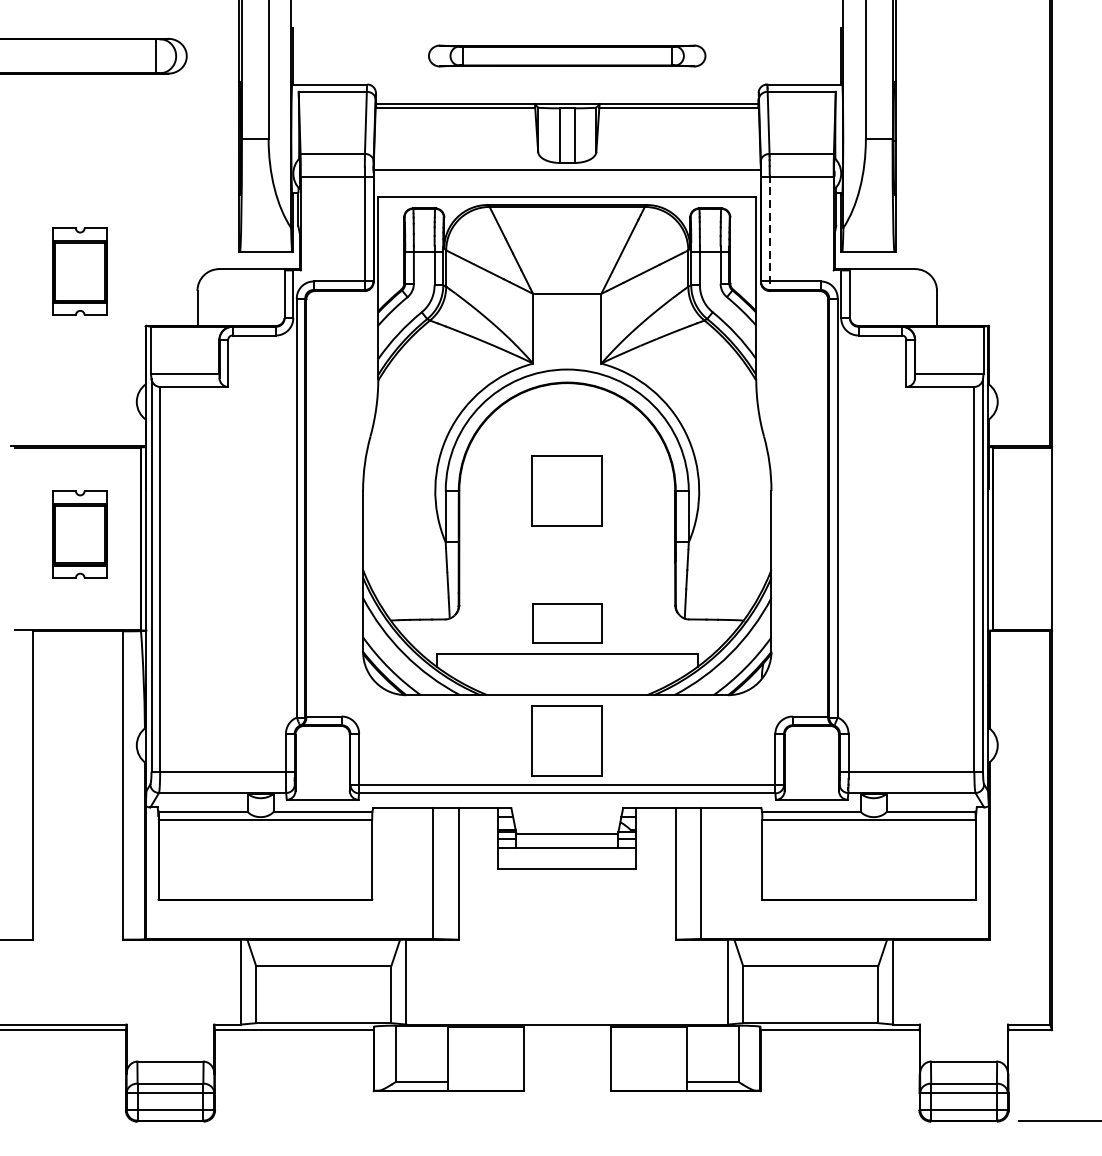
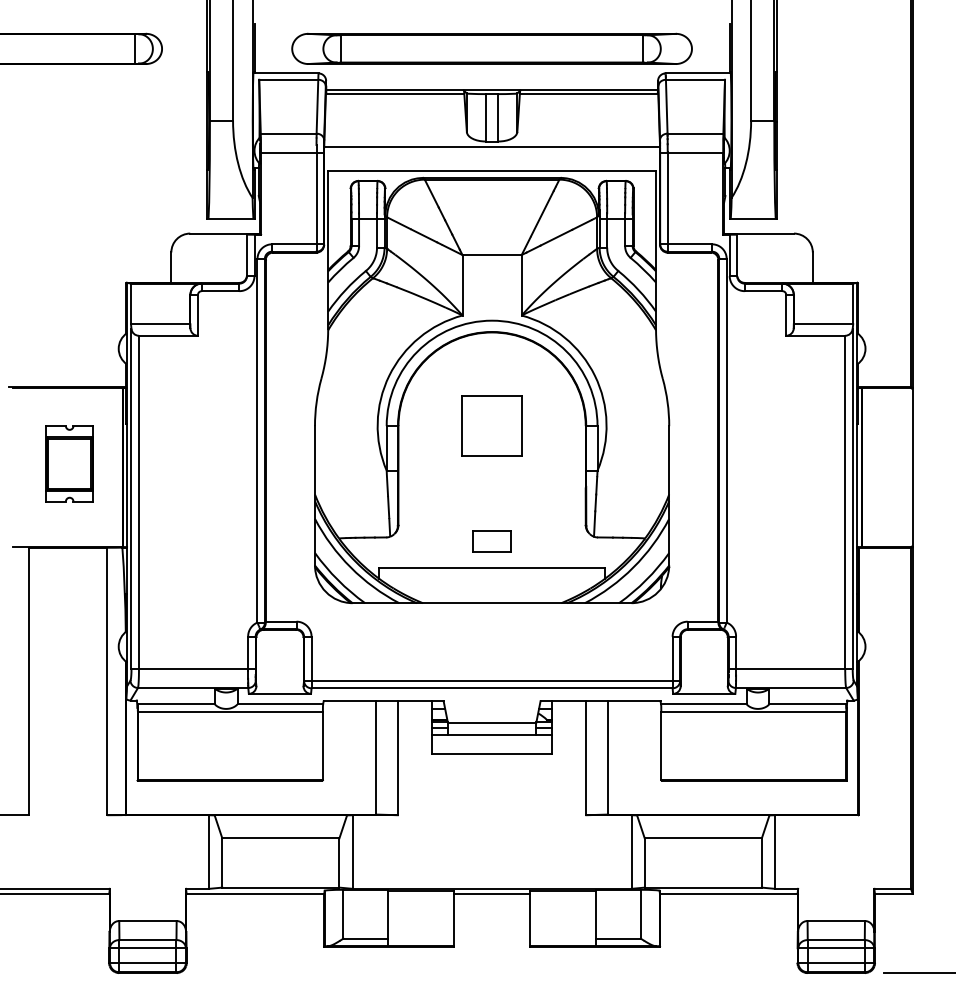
part: (566, 55) -> (491, 48), size x1.67
line: (769, 233) -> (667, 202), dashed -> solid
part: (80, 271) -> (69, 235), removed
part: (566, 624) -> (491, 541), size x0.62
part: (566, 740) -> (491, 642), removed
line: (566, 1029) -> (491, 893), added

